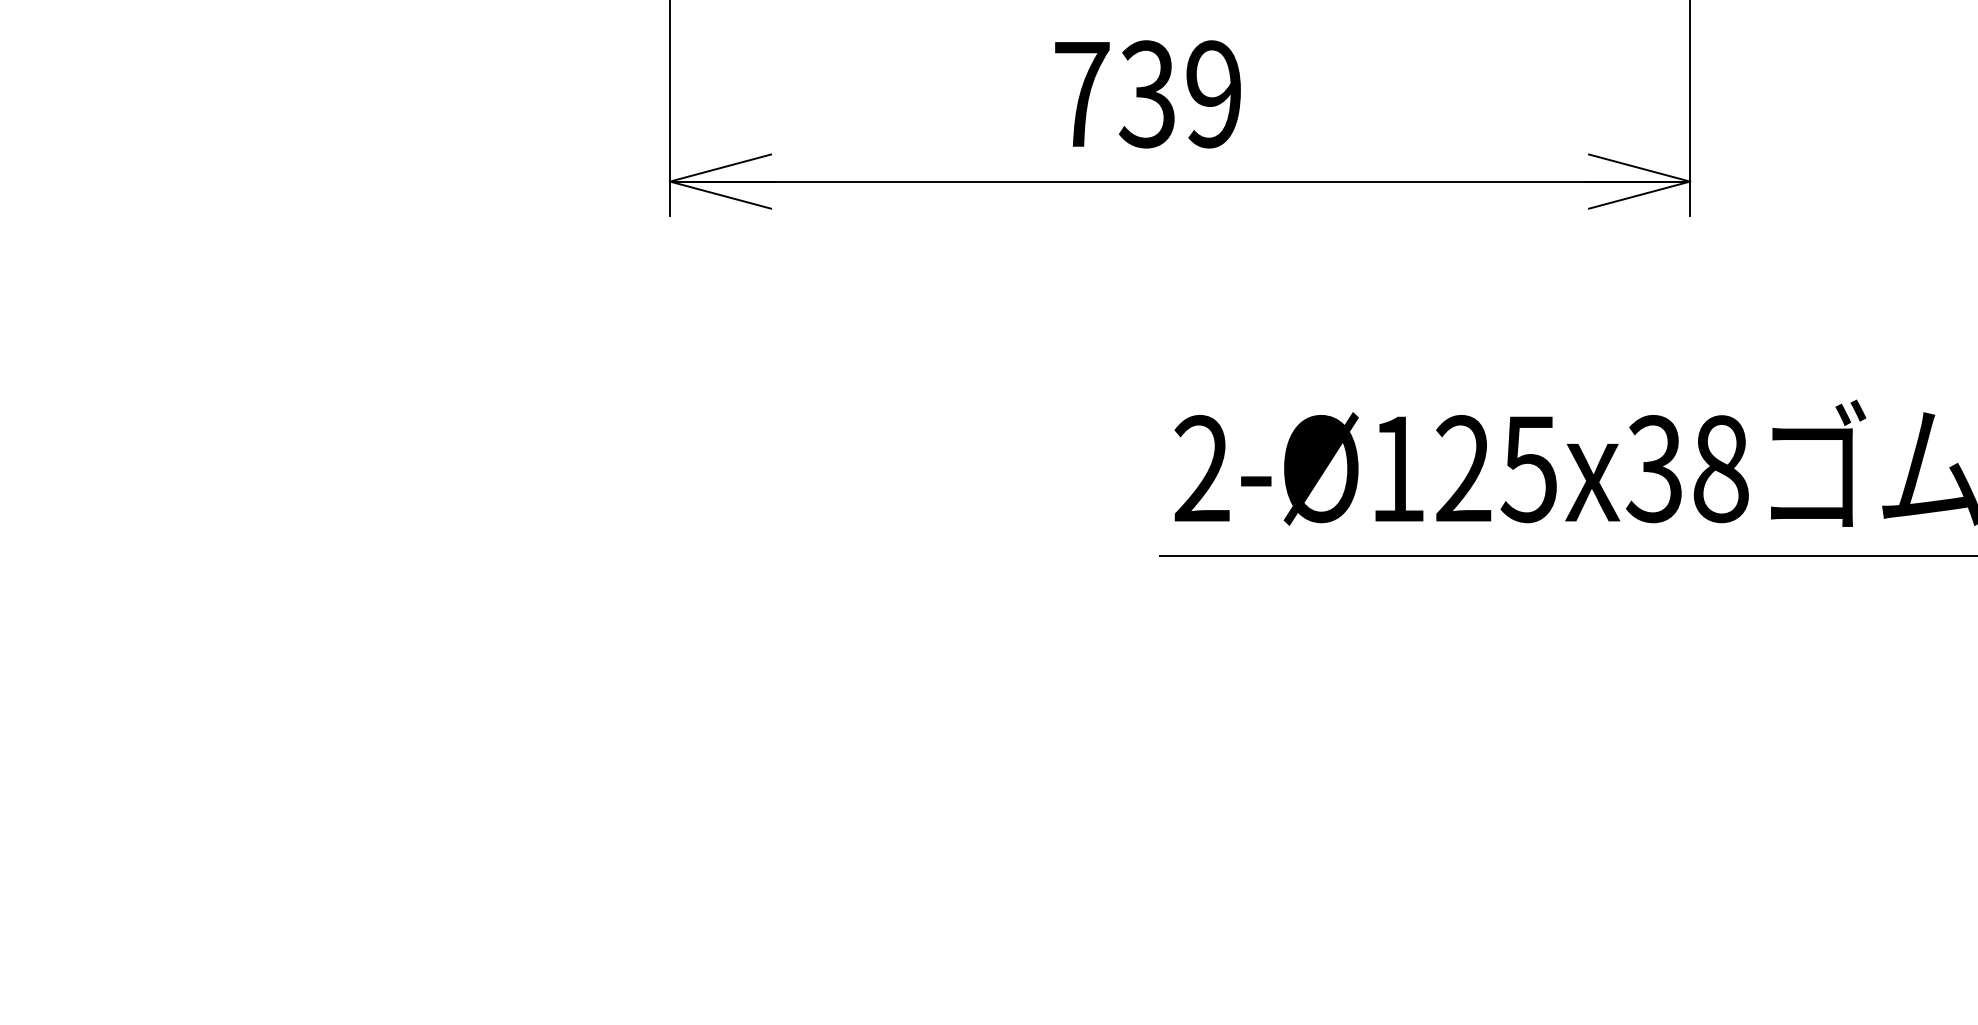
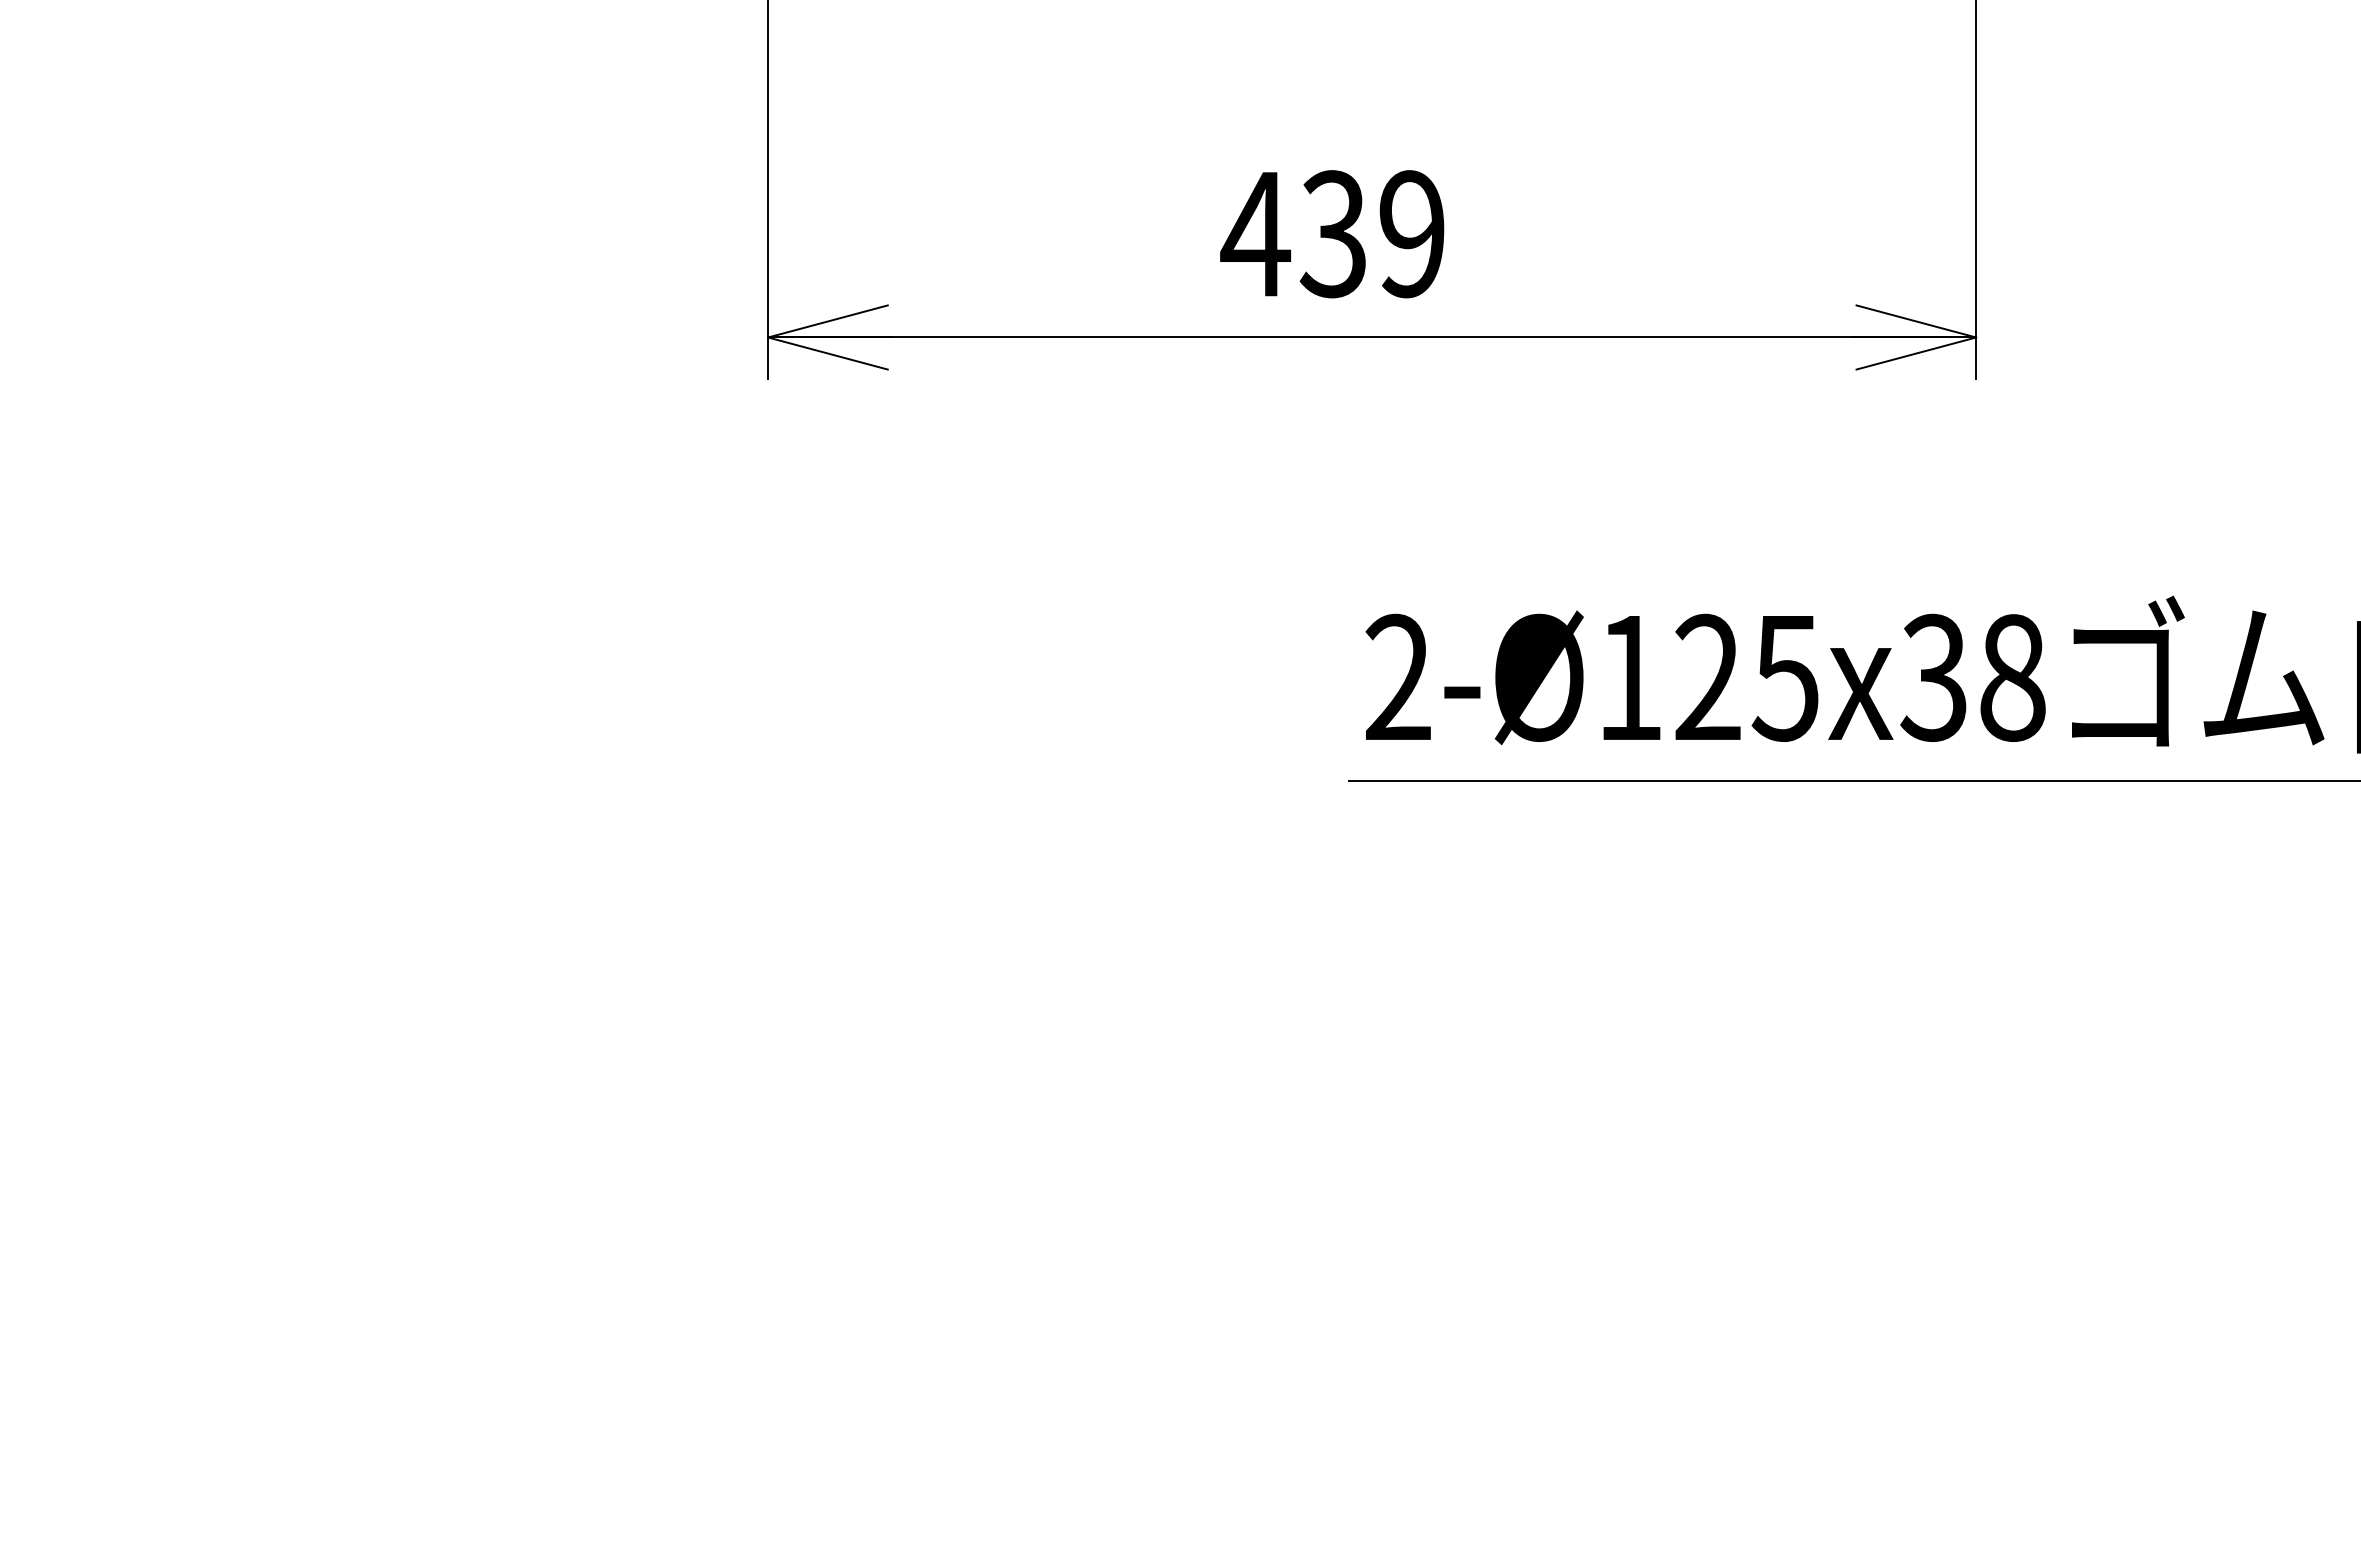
text: (1081, 94) -> (1255, 234), 739 -> 439

